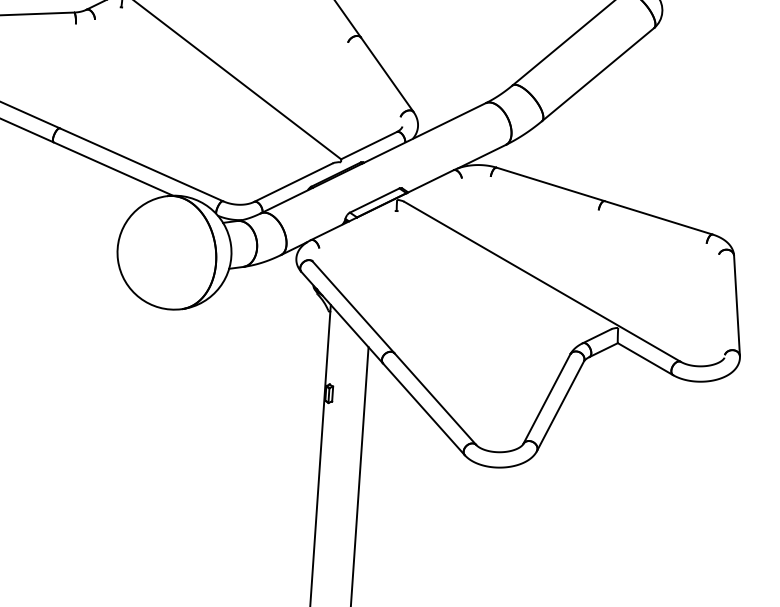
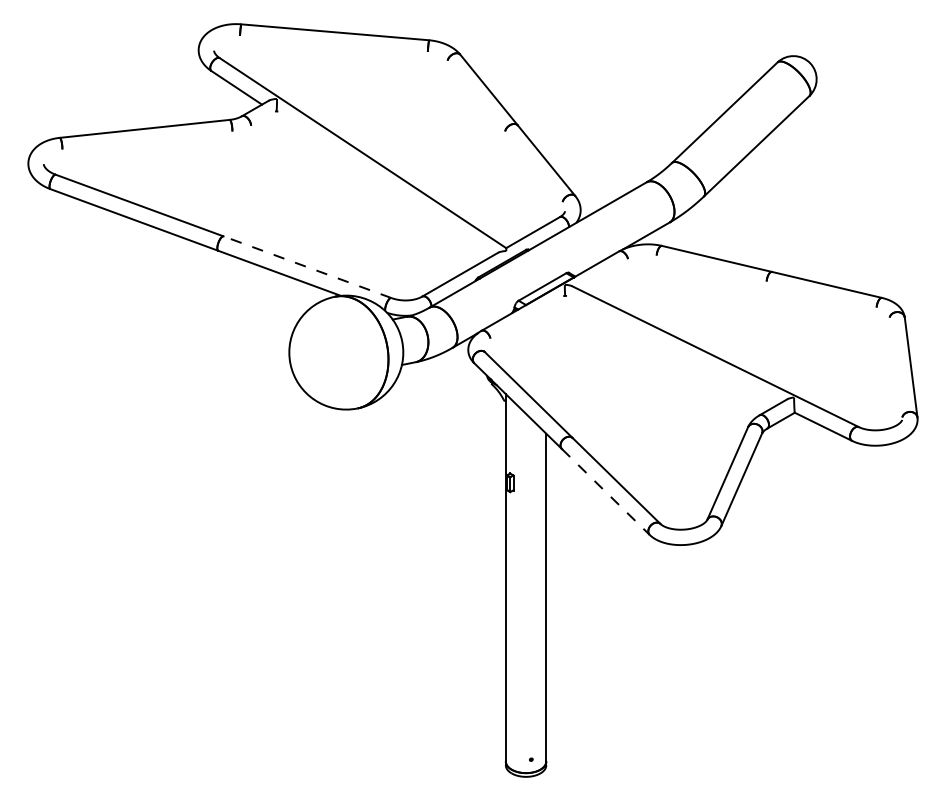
line: (140, 165) -> (306, 267), solid -> dashed
line: (424, 409) -> (606, 492), solid -> dashed

